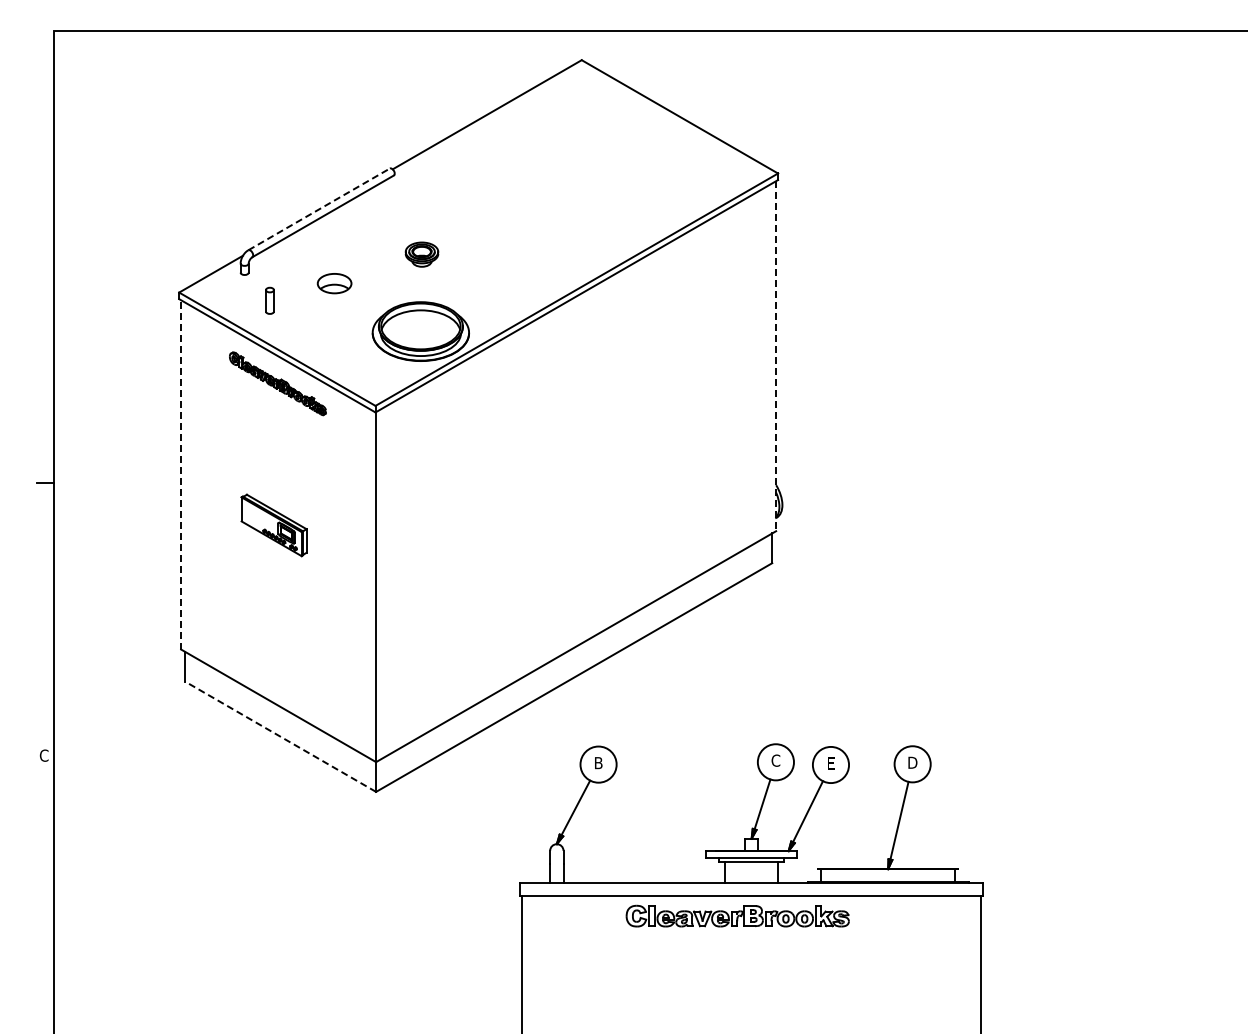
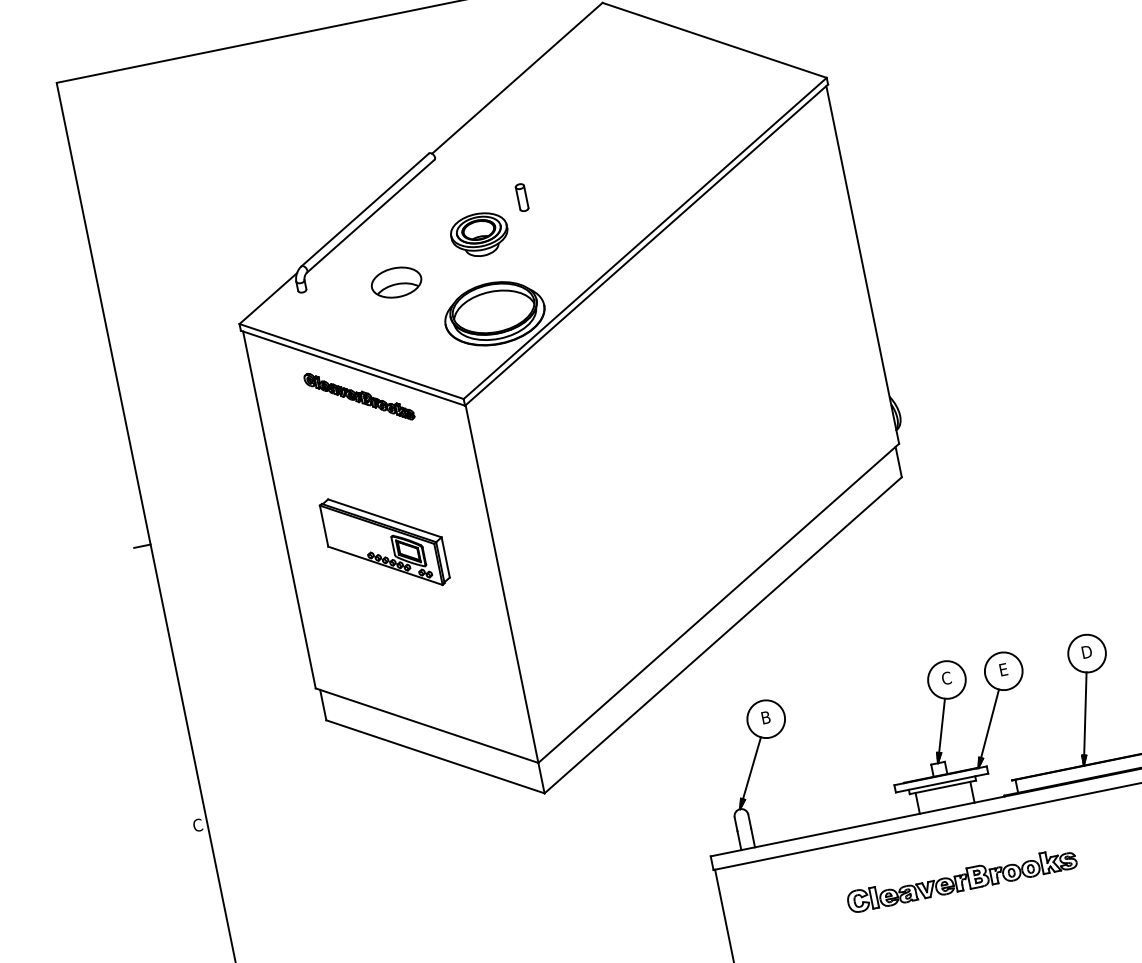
line: (319, 209) -> (365, 209), dashed -> solid
part: (421, 254) -> (479, 234), size x1.67
part: (334, 283) -> (396, 282), size x1.43
part: (269, 300) -> (521, 197), moved
line: (776, 356) -> (863, 265), dashed -> solid
line: (181, 474) -> (279, 509), dashed -> solid
part: (273, 525) -> (384, 542), size x1.67
line: (280, 736) -> (435, 756), dashed -> solid
part: (737, 915) -> (961, 879), moved

